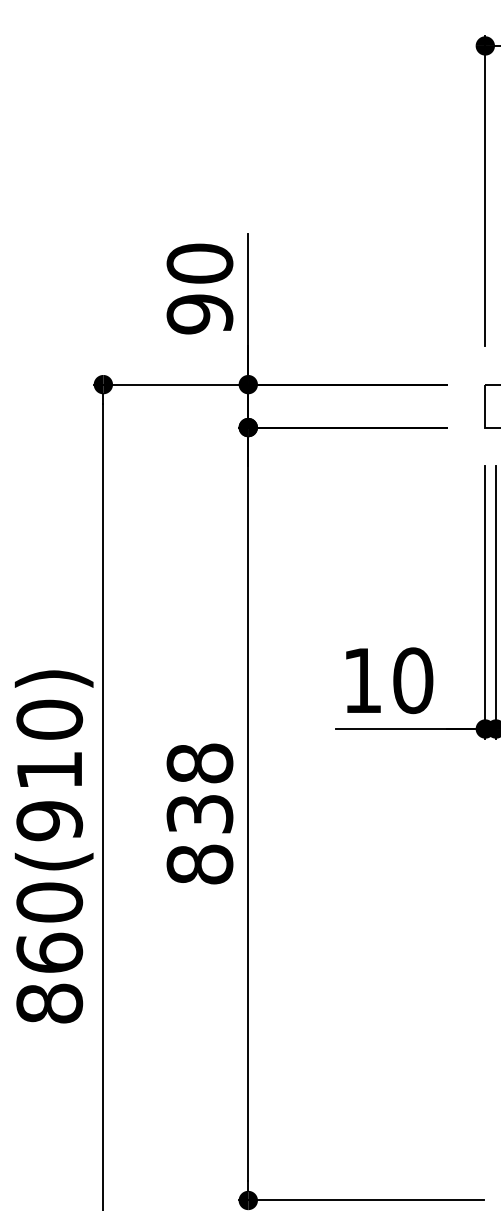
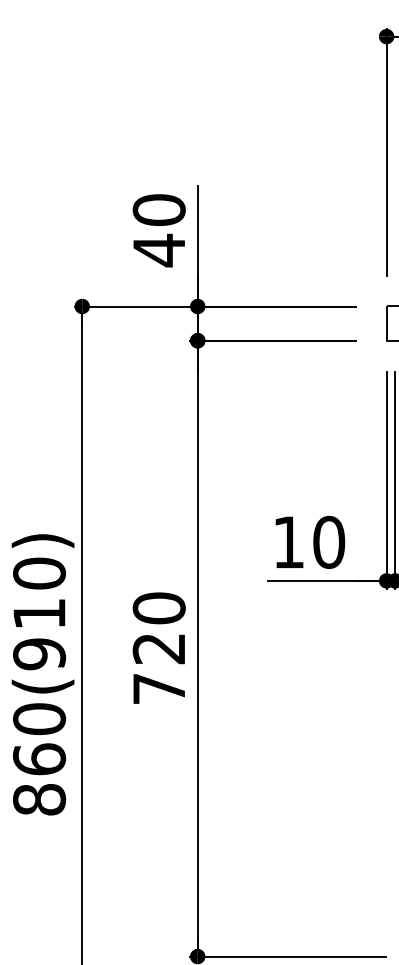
text: (199, 314) -> (158, 250), 90 -> 40
text: (199, 813) -> (158, 648), 838 -> 720

